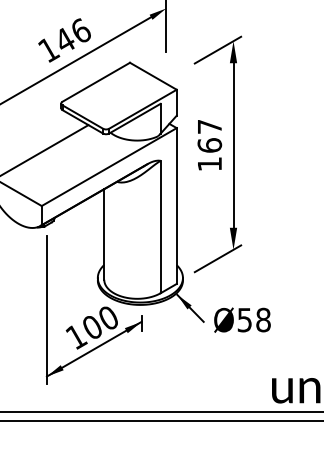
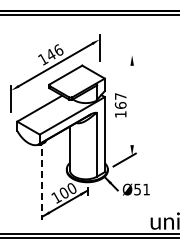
line: (217, 50) -> (124, 59), removed
line: (234, 145) -> (132, 105), removed
line: (47, 309) -> (42, 184), solid -> dashed
text: (263, 319) -> (146, 189), Ø58 -> Ø51

